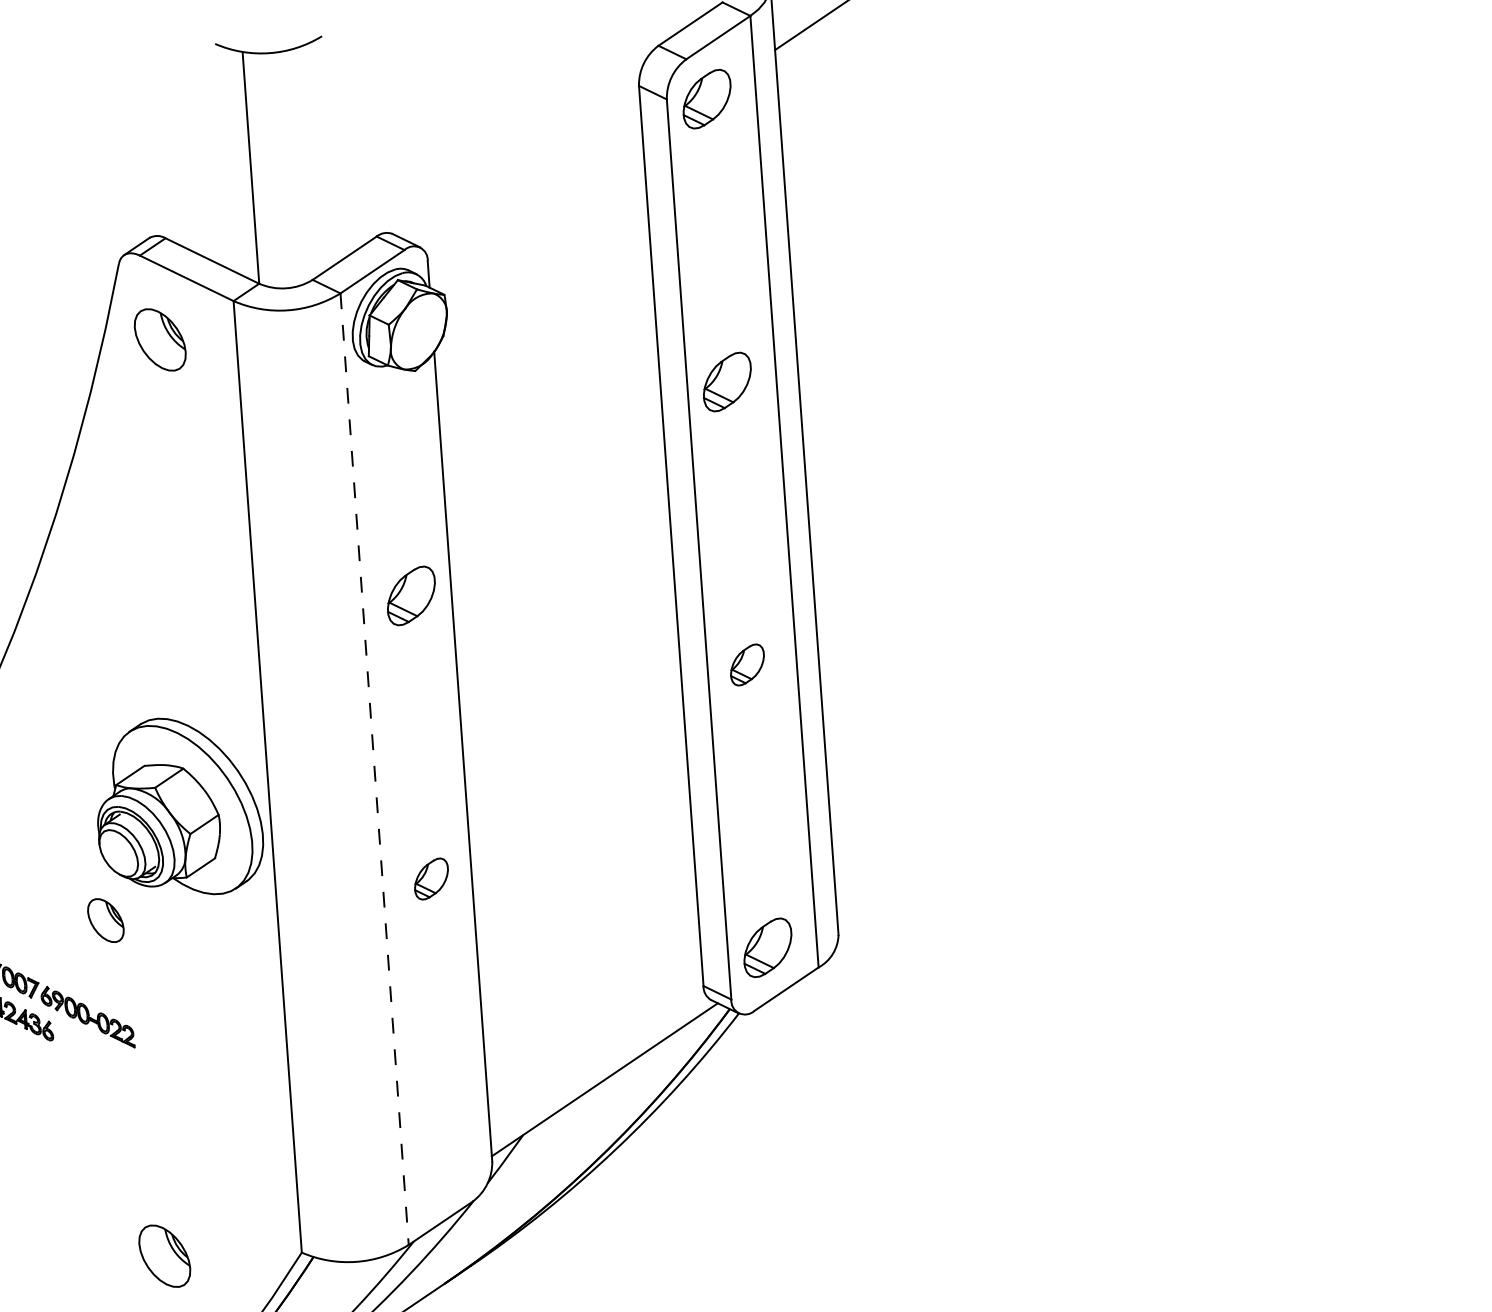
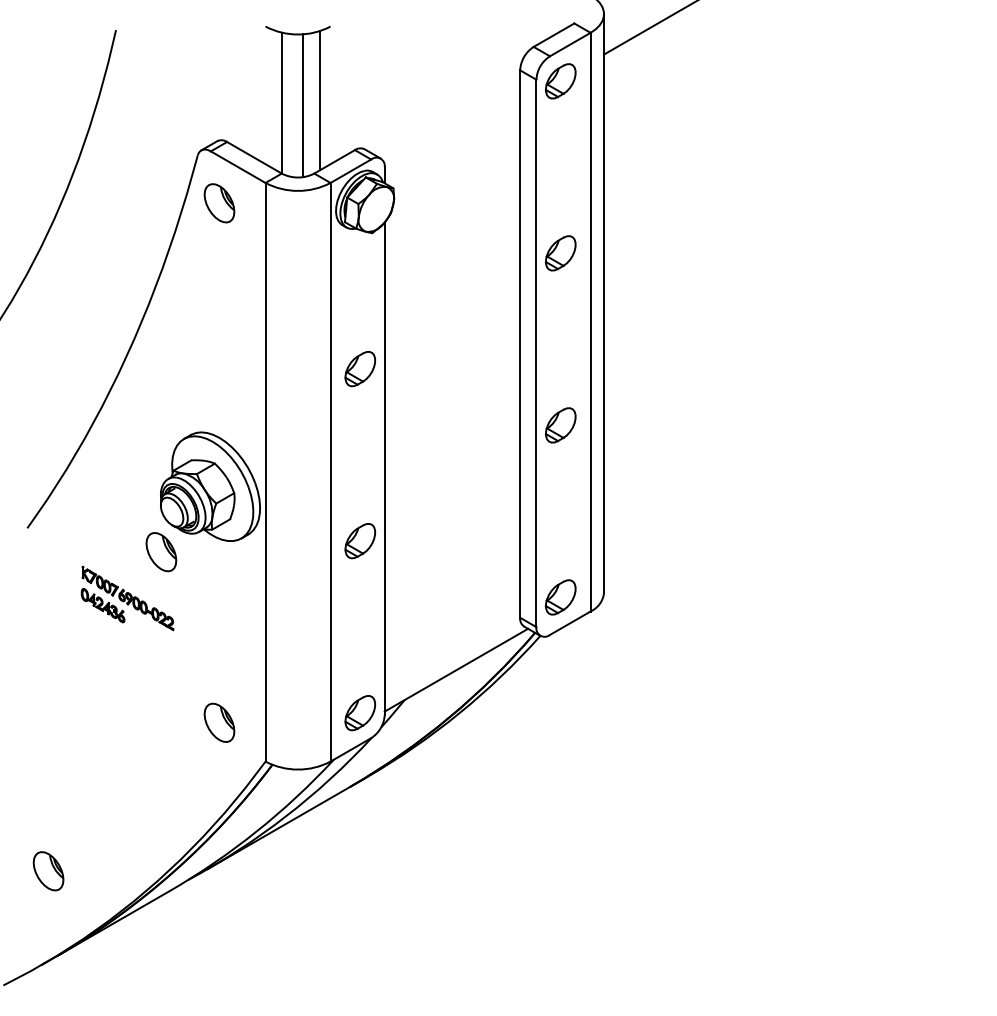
line: (312, 159) -> (319, 100), added
line: (286, 169) -> (303, 105), added
part: (747, 665) -> (560, 425), size x1.43
line: (374, 769) -> (330, 472), dashed -> solid
part: (430, 879) -> (359, 541), size x1.43
part: (106, 921) -> (161, 552), size x1.43
part: (450, 1162) -> (359, 713), added
part: (164, 1255) -> (219, 722), moved

